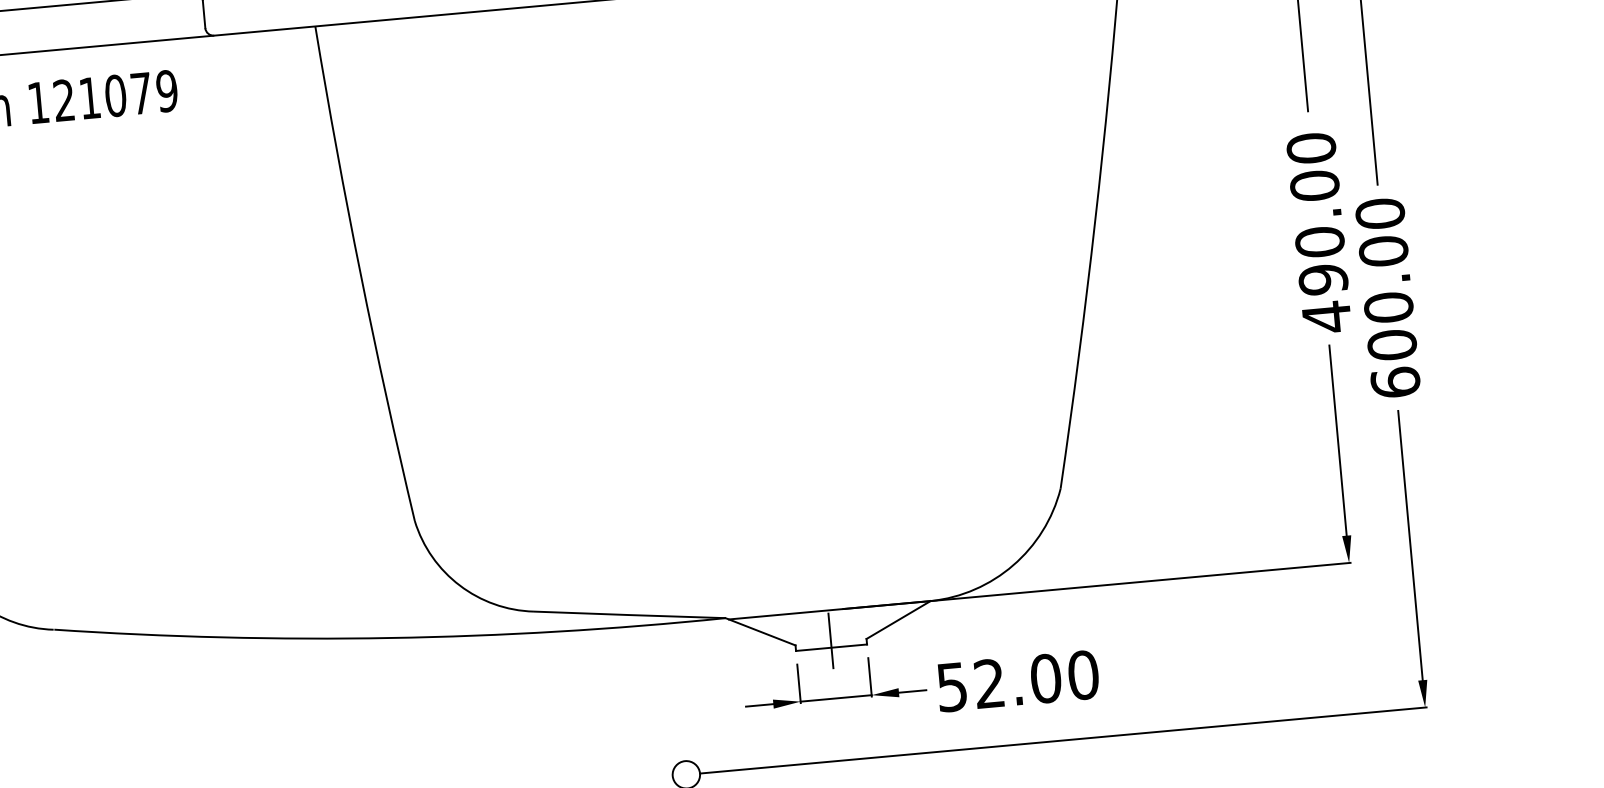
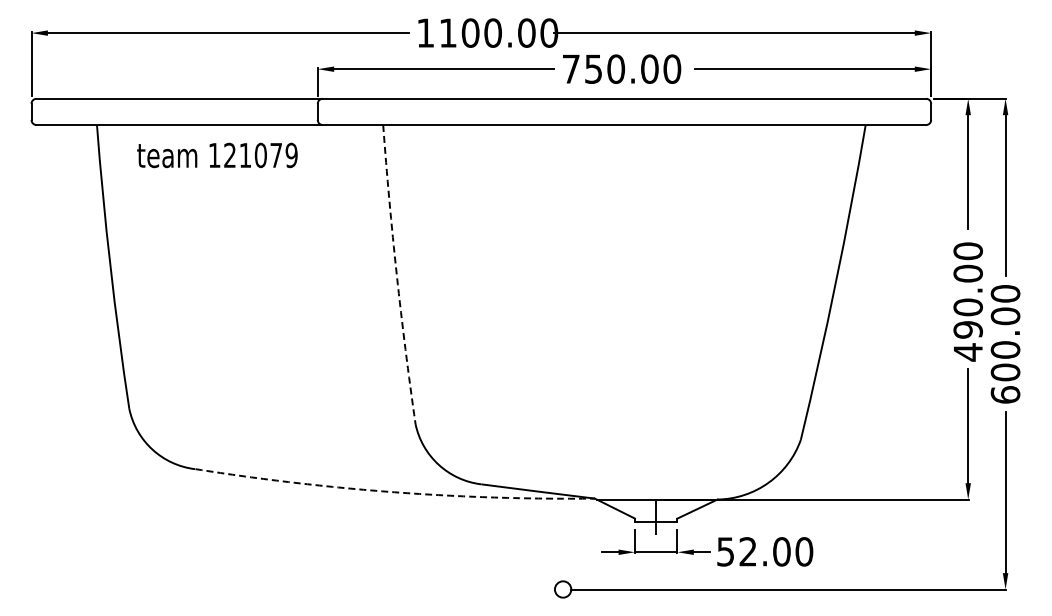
arc: (360, 274) -> (396, 274), solid -> dashed
arc: (390, 638) -> (394, 492), solid -> dashed

